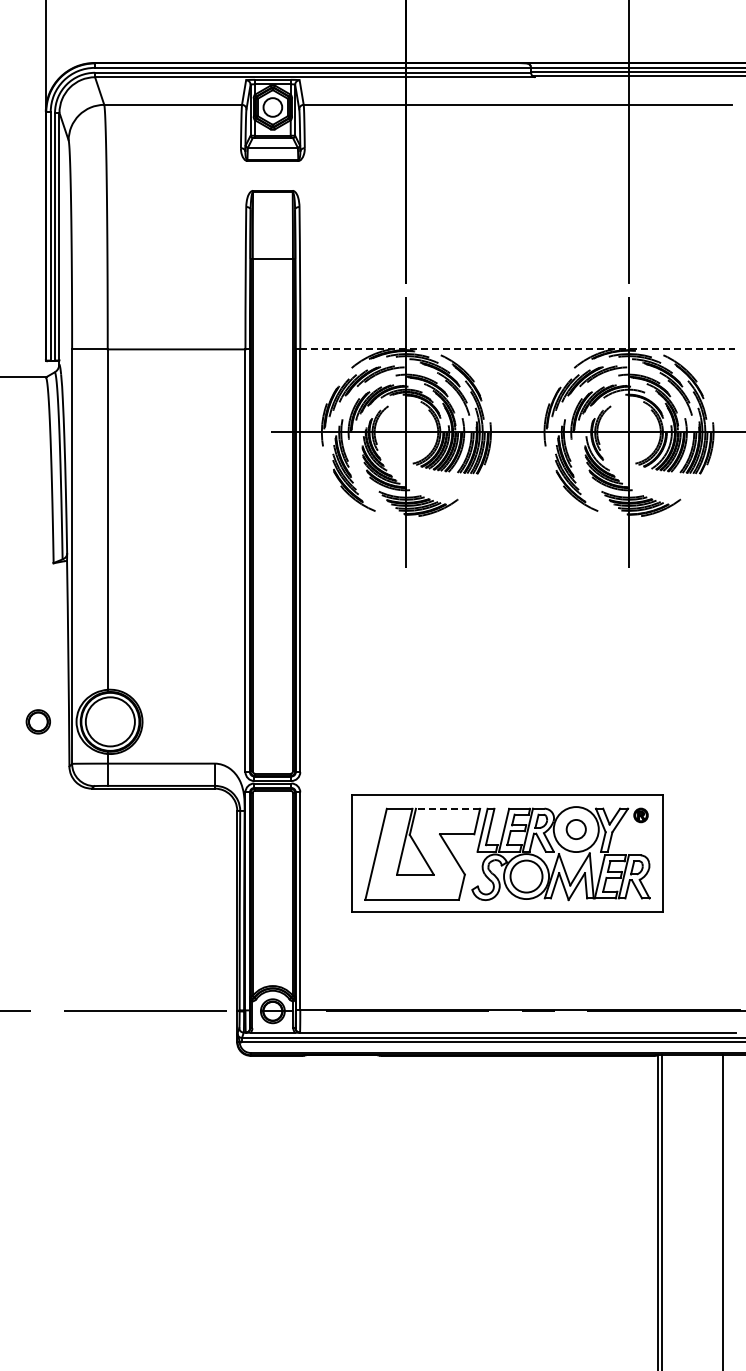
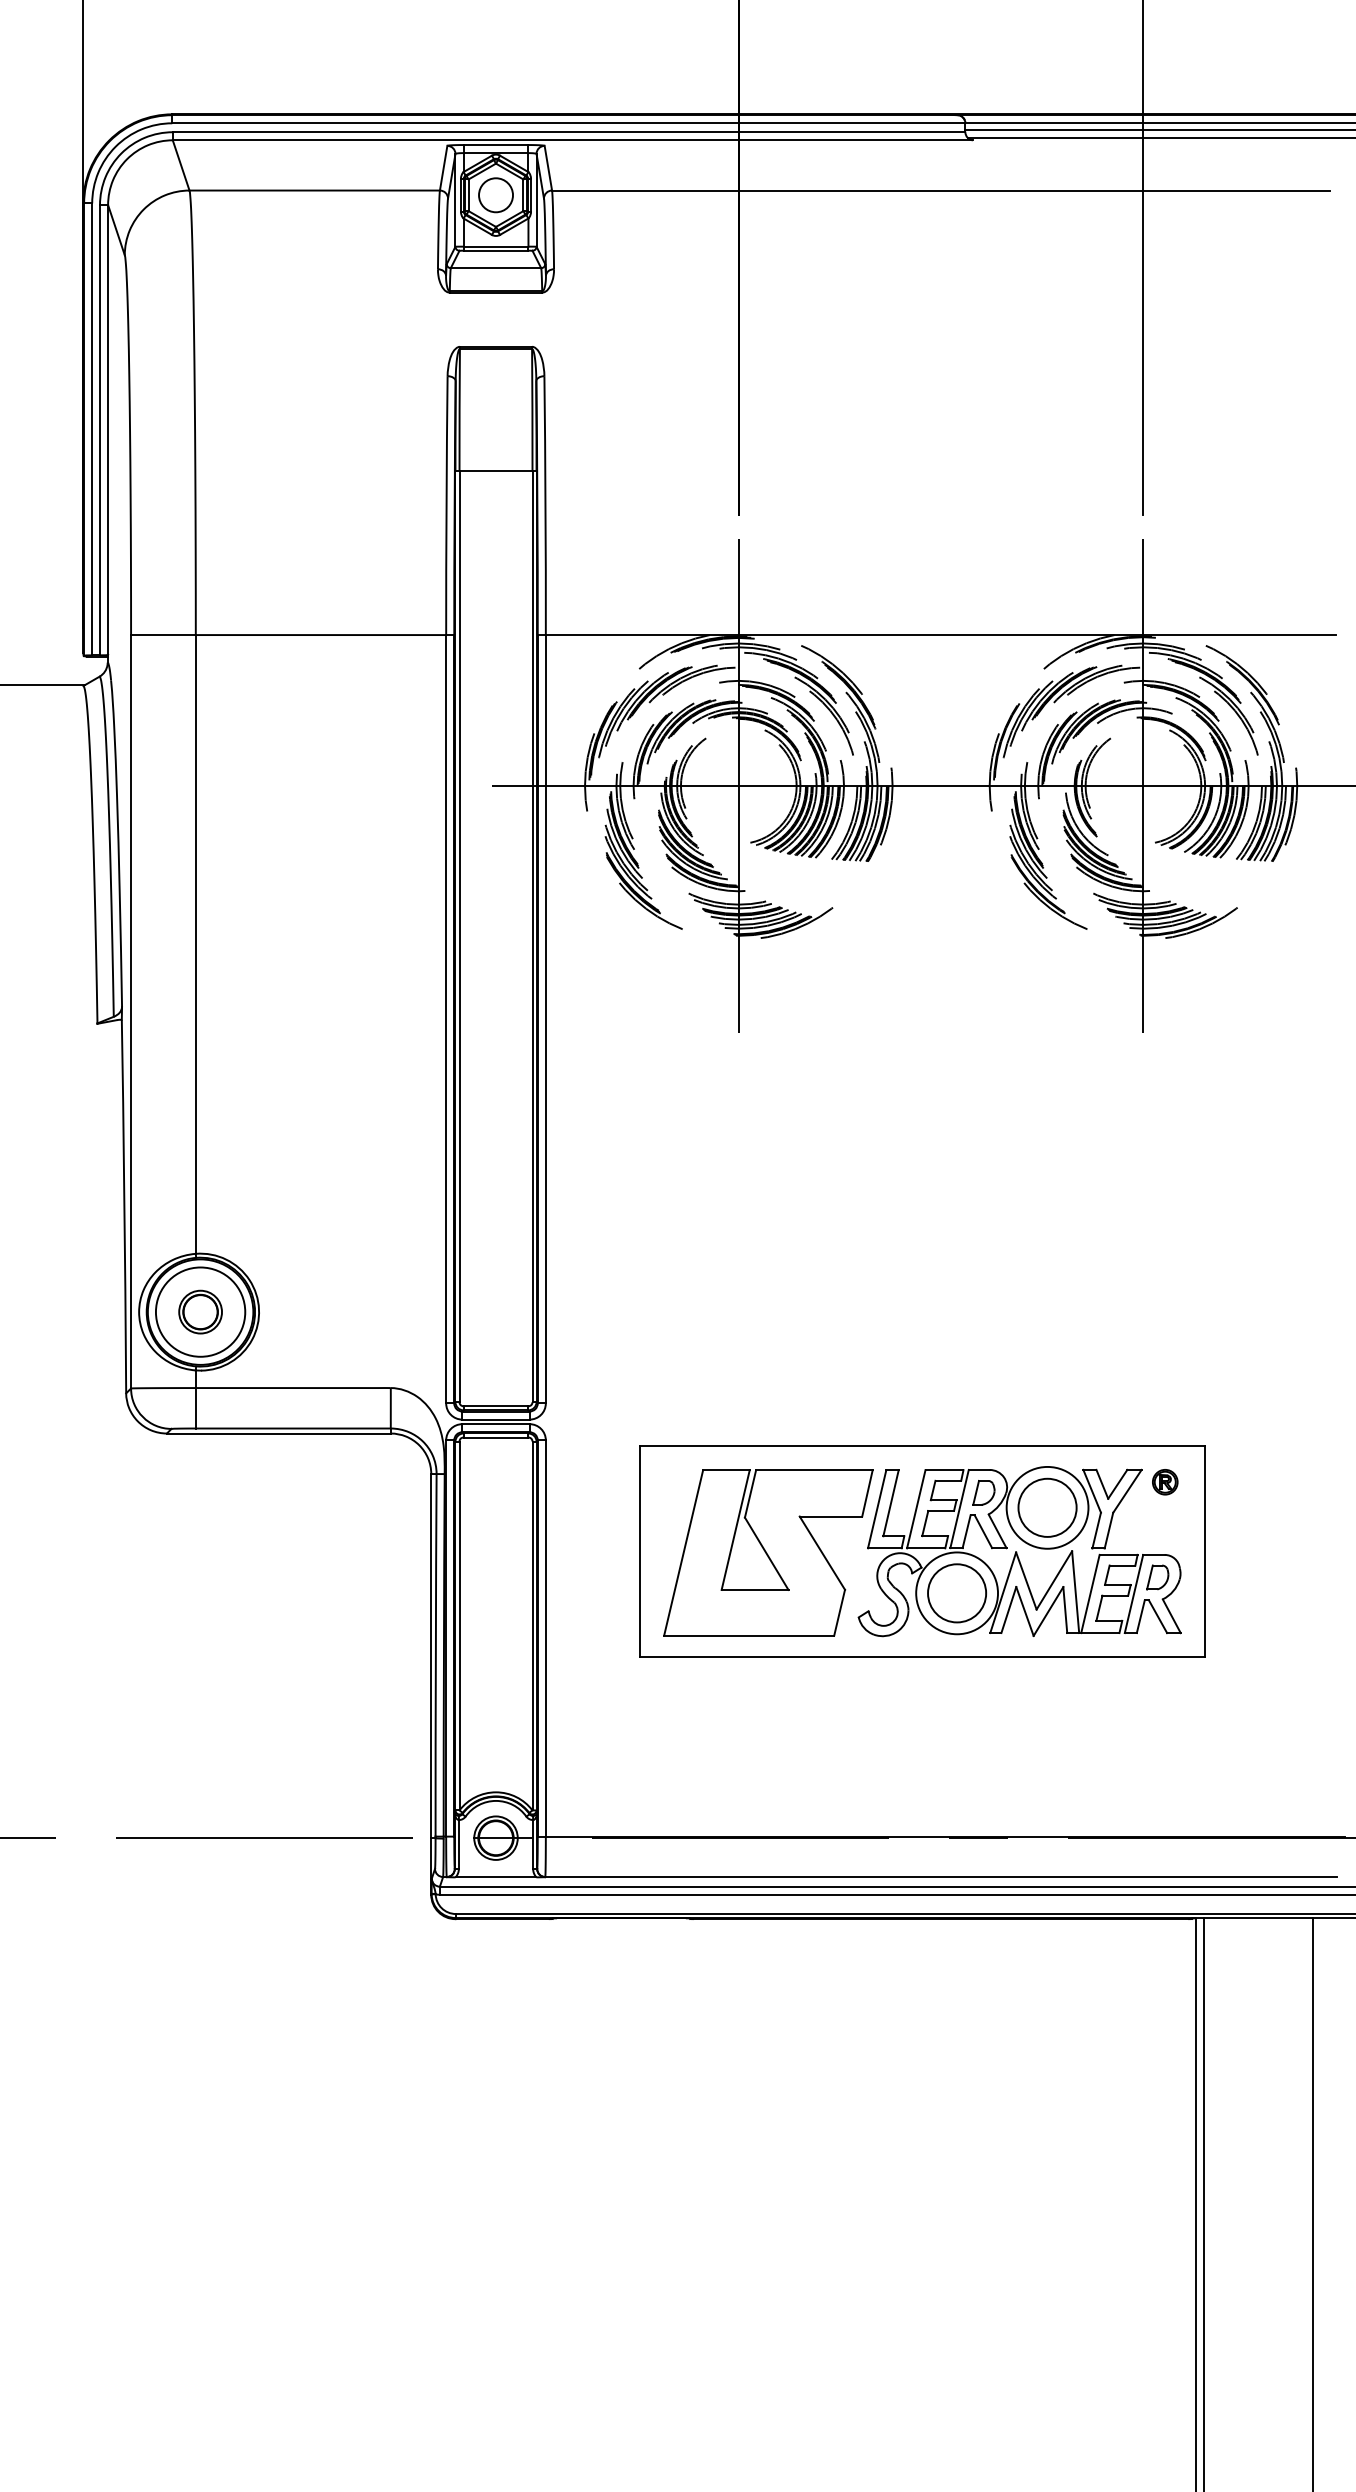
line: (518, 349) -> (942, 635), dashed -> solid
part: (37, 721) -> (199, 1311), moved
line: (447, 808) -> (813, 1469), dashed -> solid
circle: (576, 829) -> (1047, 1507), size x1.67

